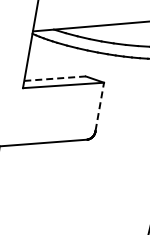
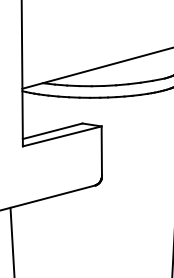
line: (54, 78) -> (52, 131), dashed -> solid
line: (99, 106) -> (101, 150), dashed -> solid

